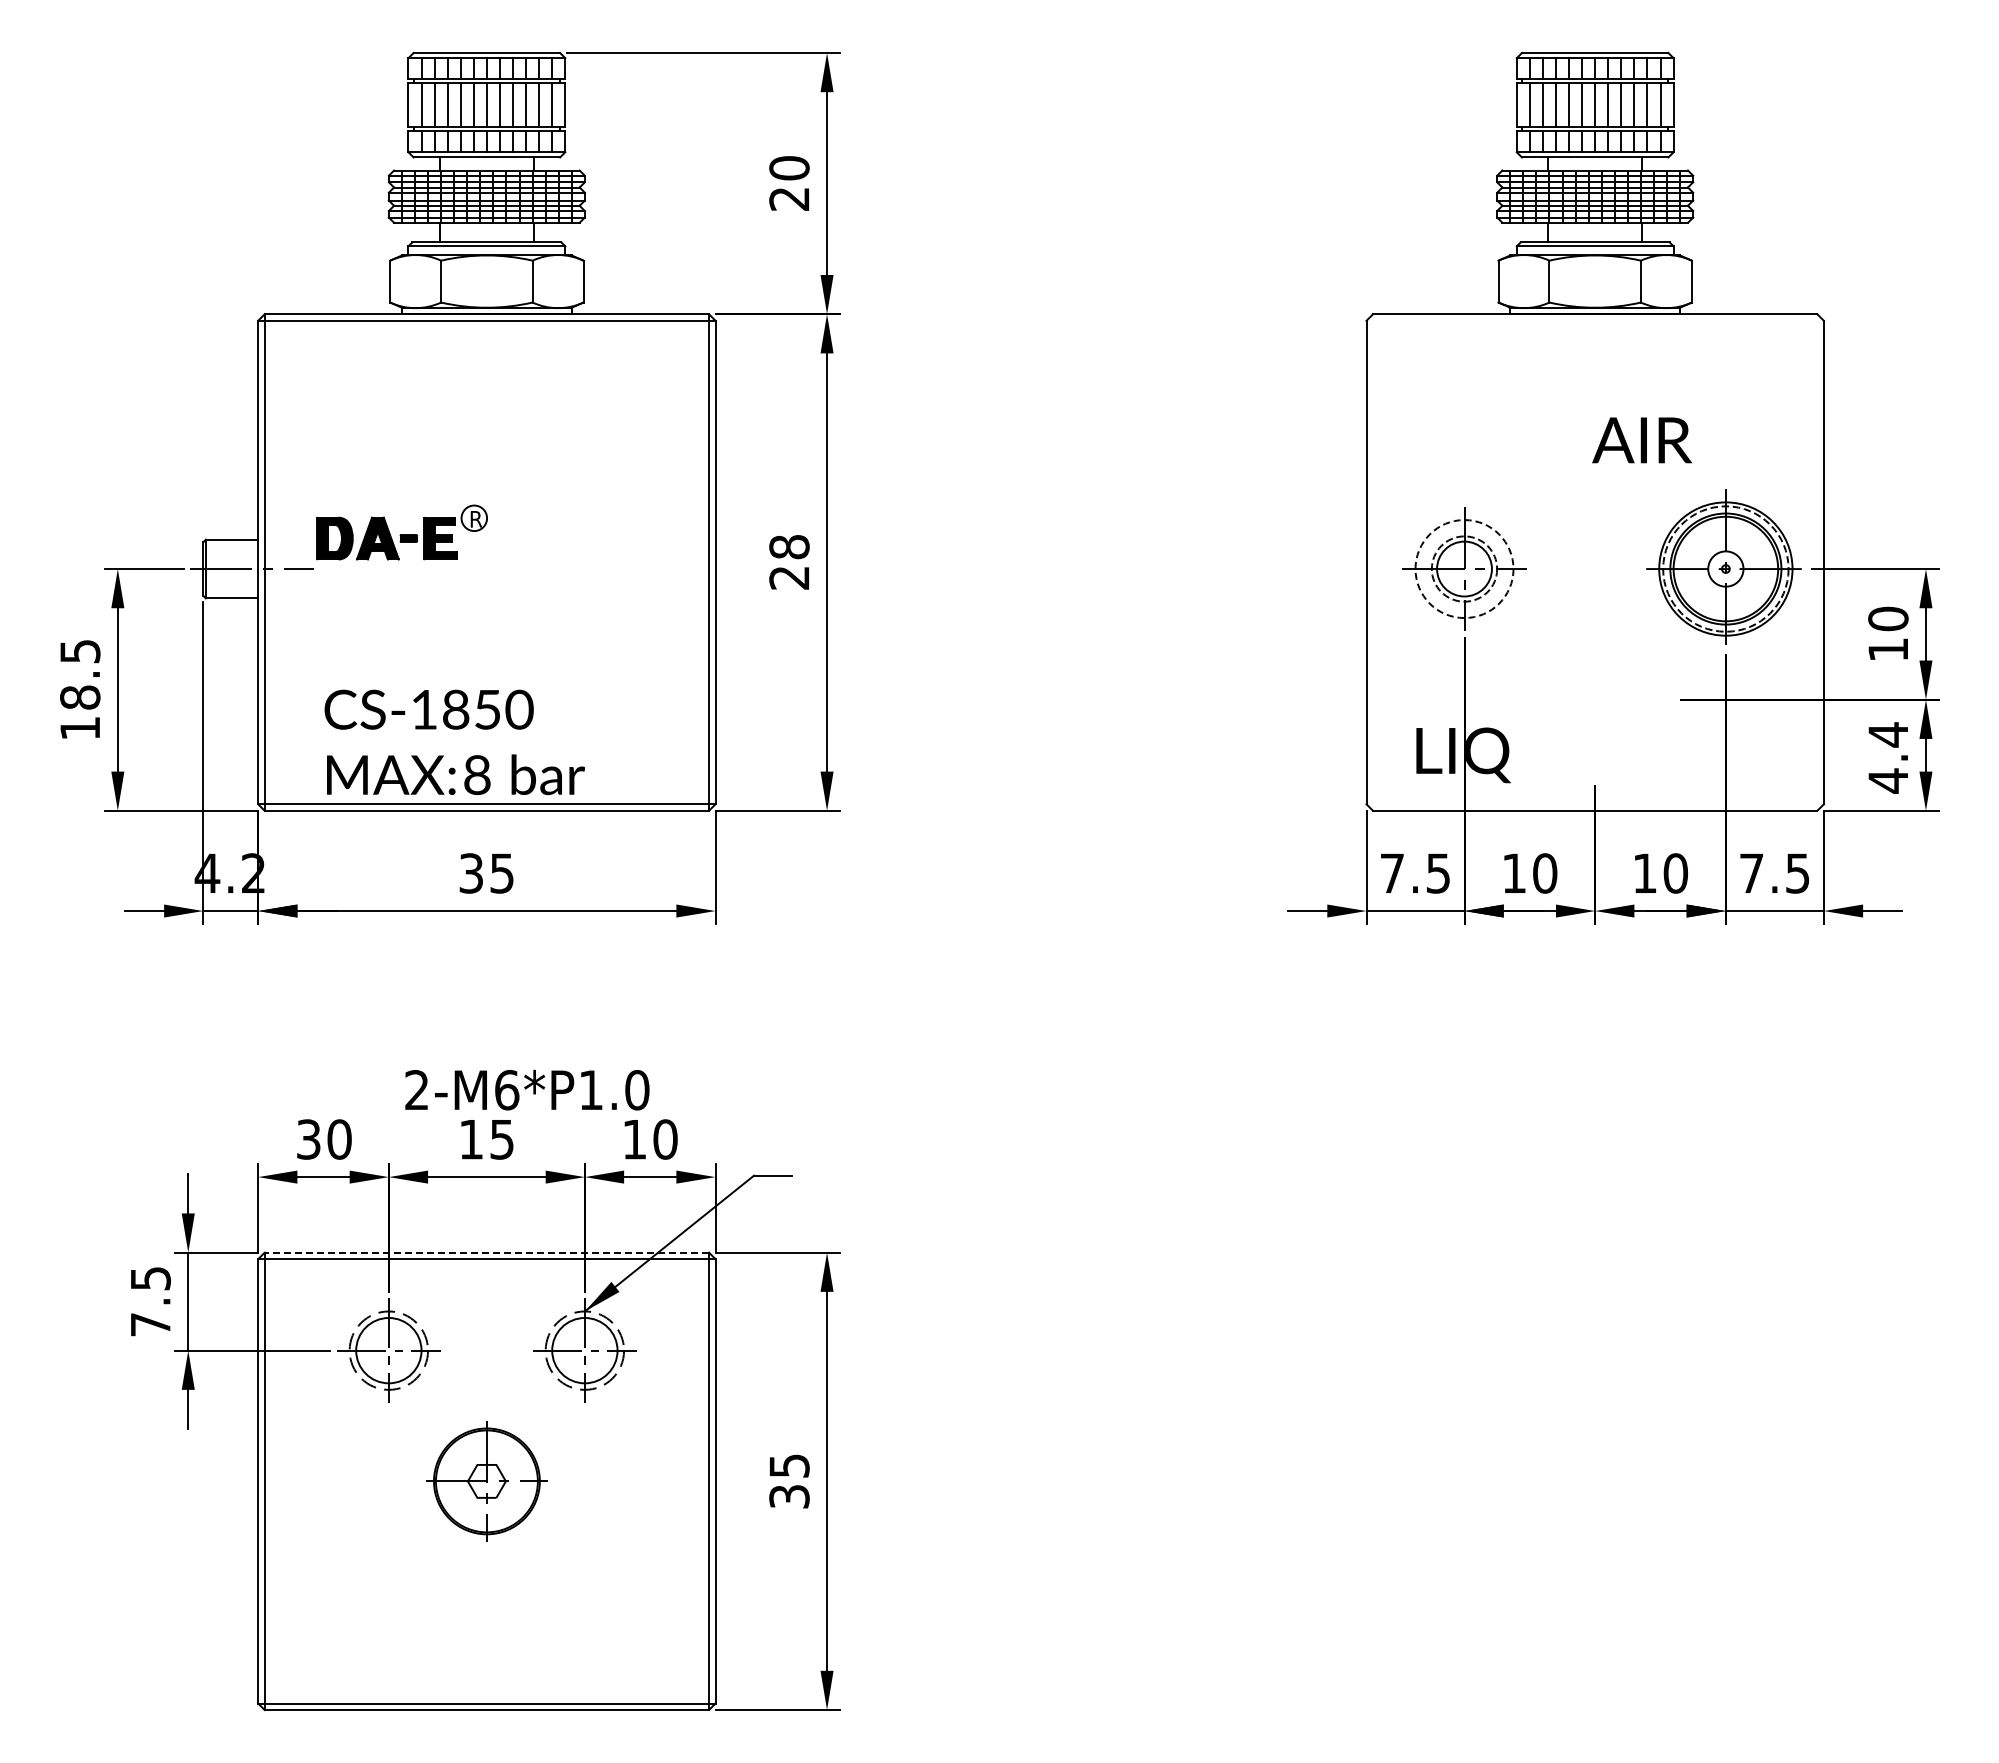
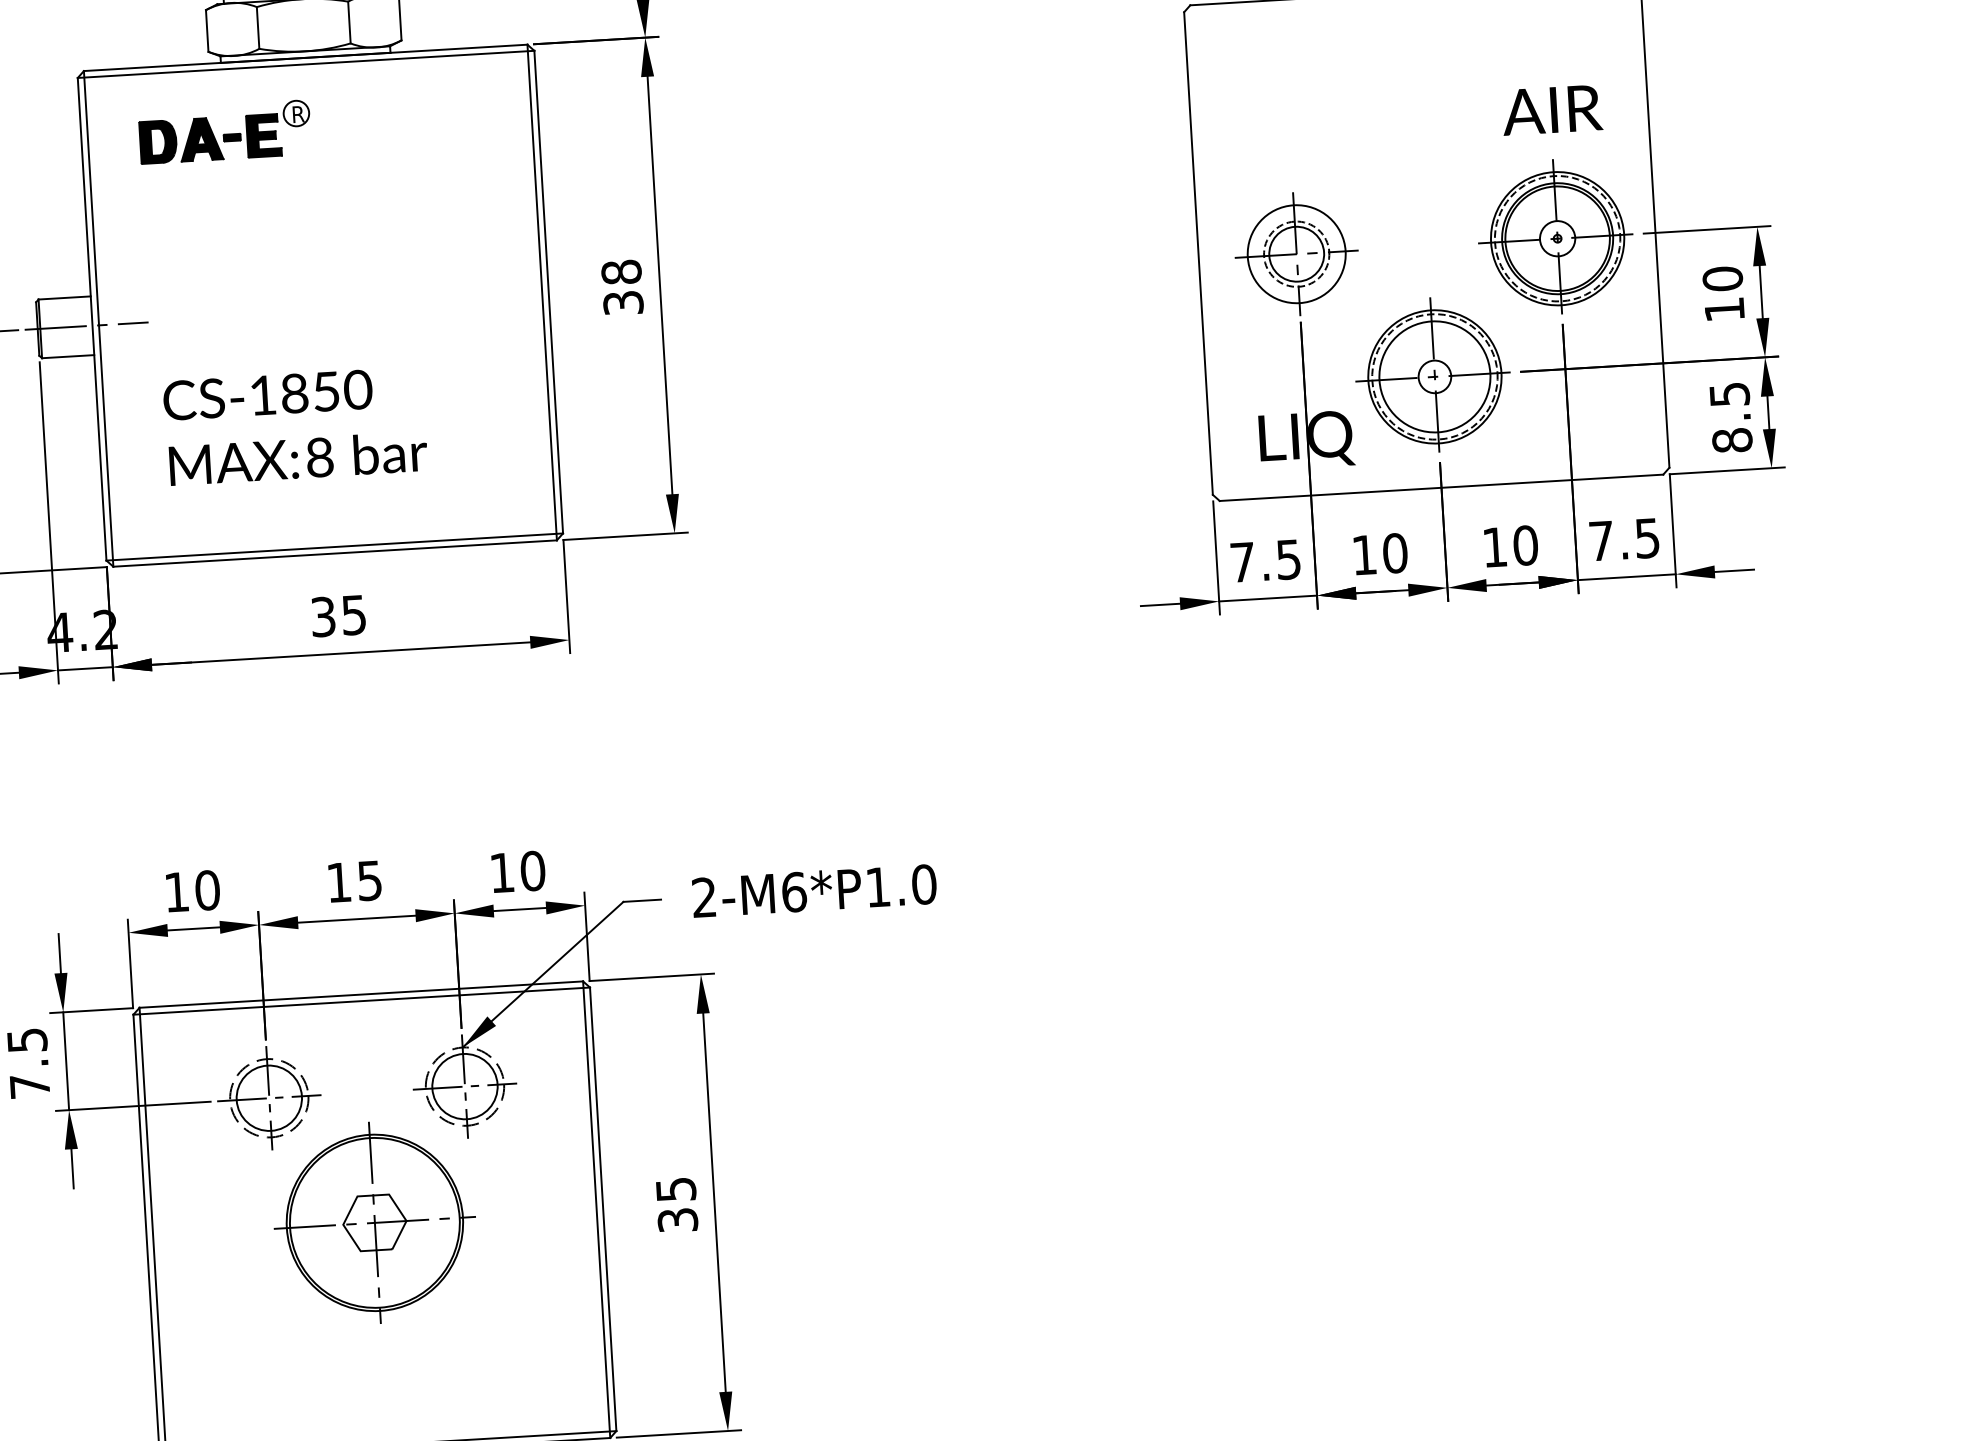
text: (1641, 440) -> (1551, 110), moved
part: (401, 532) -> (224, 132), moved
circle: (1464, 569) -> (1296, 254), dashed -> solid
text: (789, 577) -> (623, 302), 28 -> 38
part: (1592, 697) -> (1432, 374), added
text: (454, 742) -> (295, 426), moved
text: (1888, 757) -> (1731, 417), 4.4 -> 8.5
text: (527, 1090) -> (814, 891), moved
text: (308, 1139) -> (176, 892), 30 -> 10
line: (486, 1252) -> (360, 994), dashed -> solid
part: (486, 1481) -> (374, 1223), size x1.67

